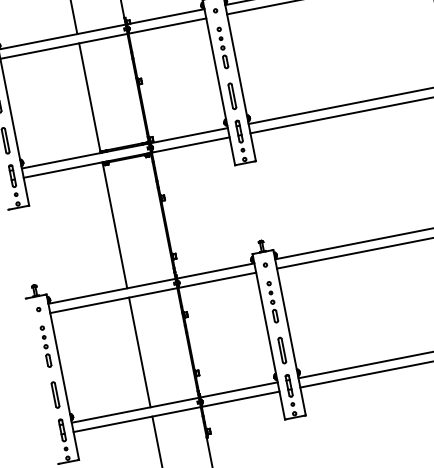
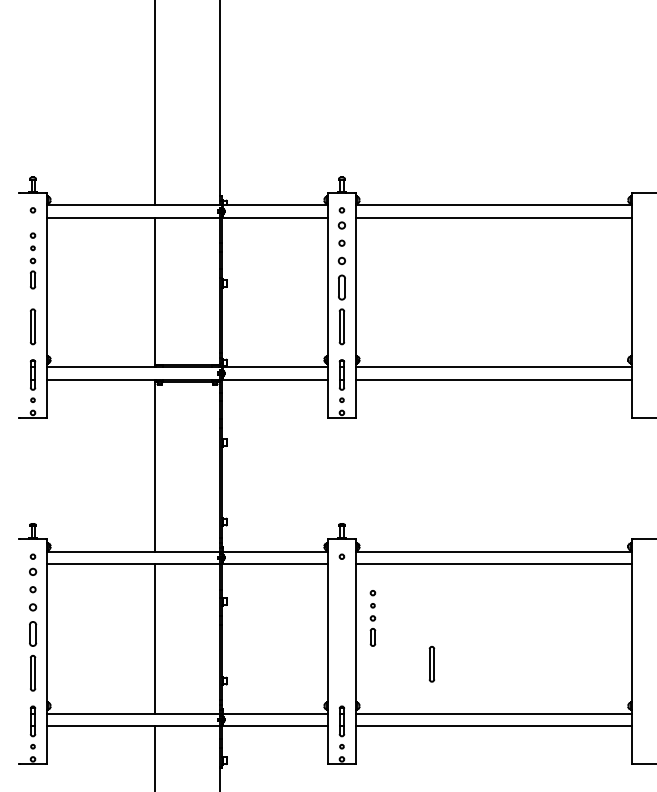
part: (222, 47) -> (341, 260), size x1.4
part: (272, 302) -> (372, 618), moved
part: (45, 346) -> (32, 607), size x1.4
part: (281, 350) -> (431, 664), moved

